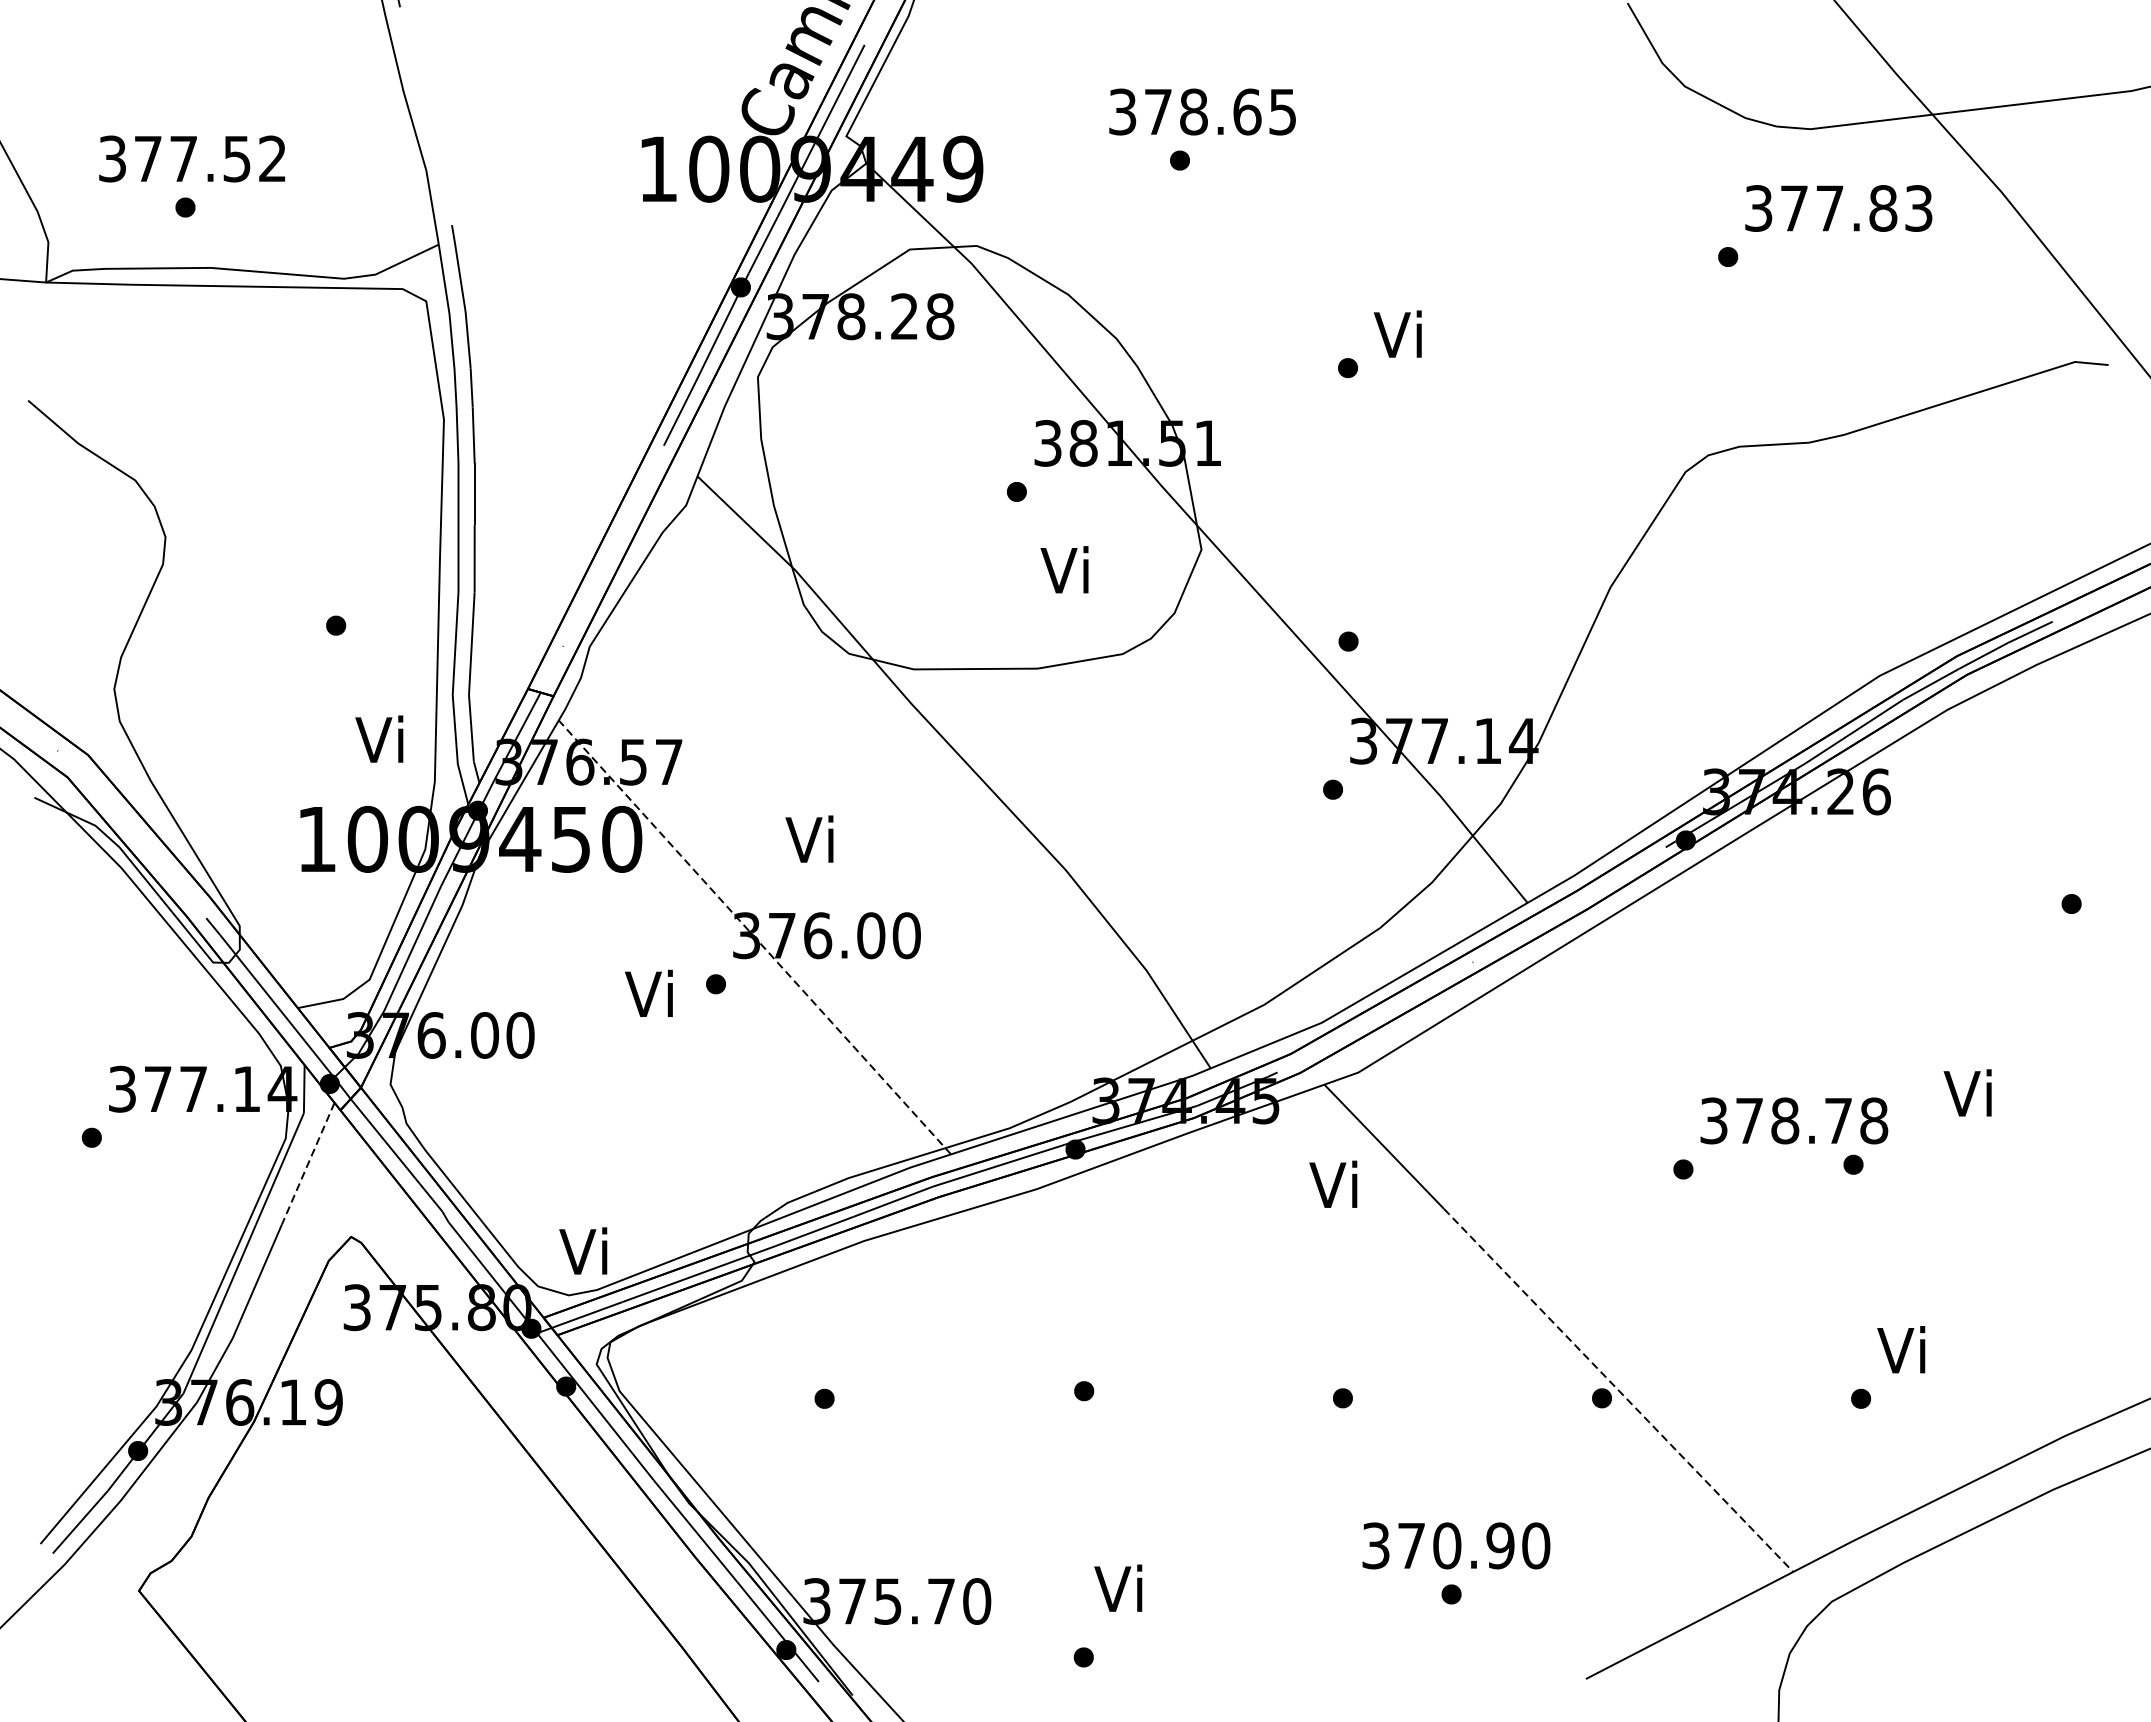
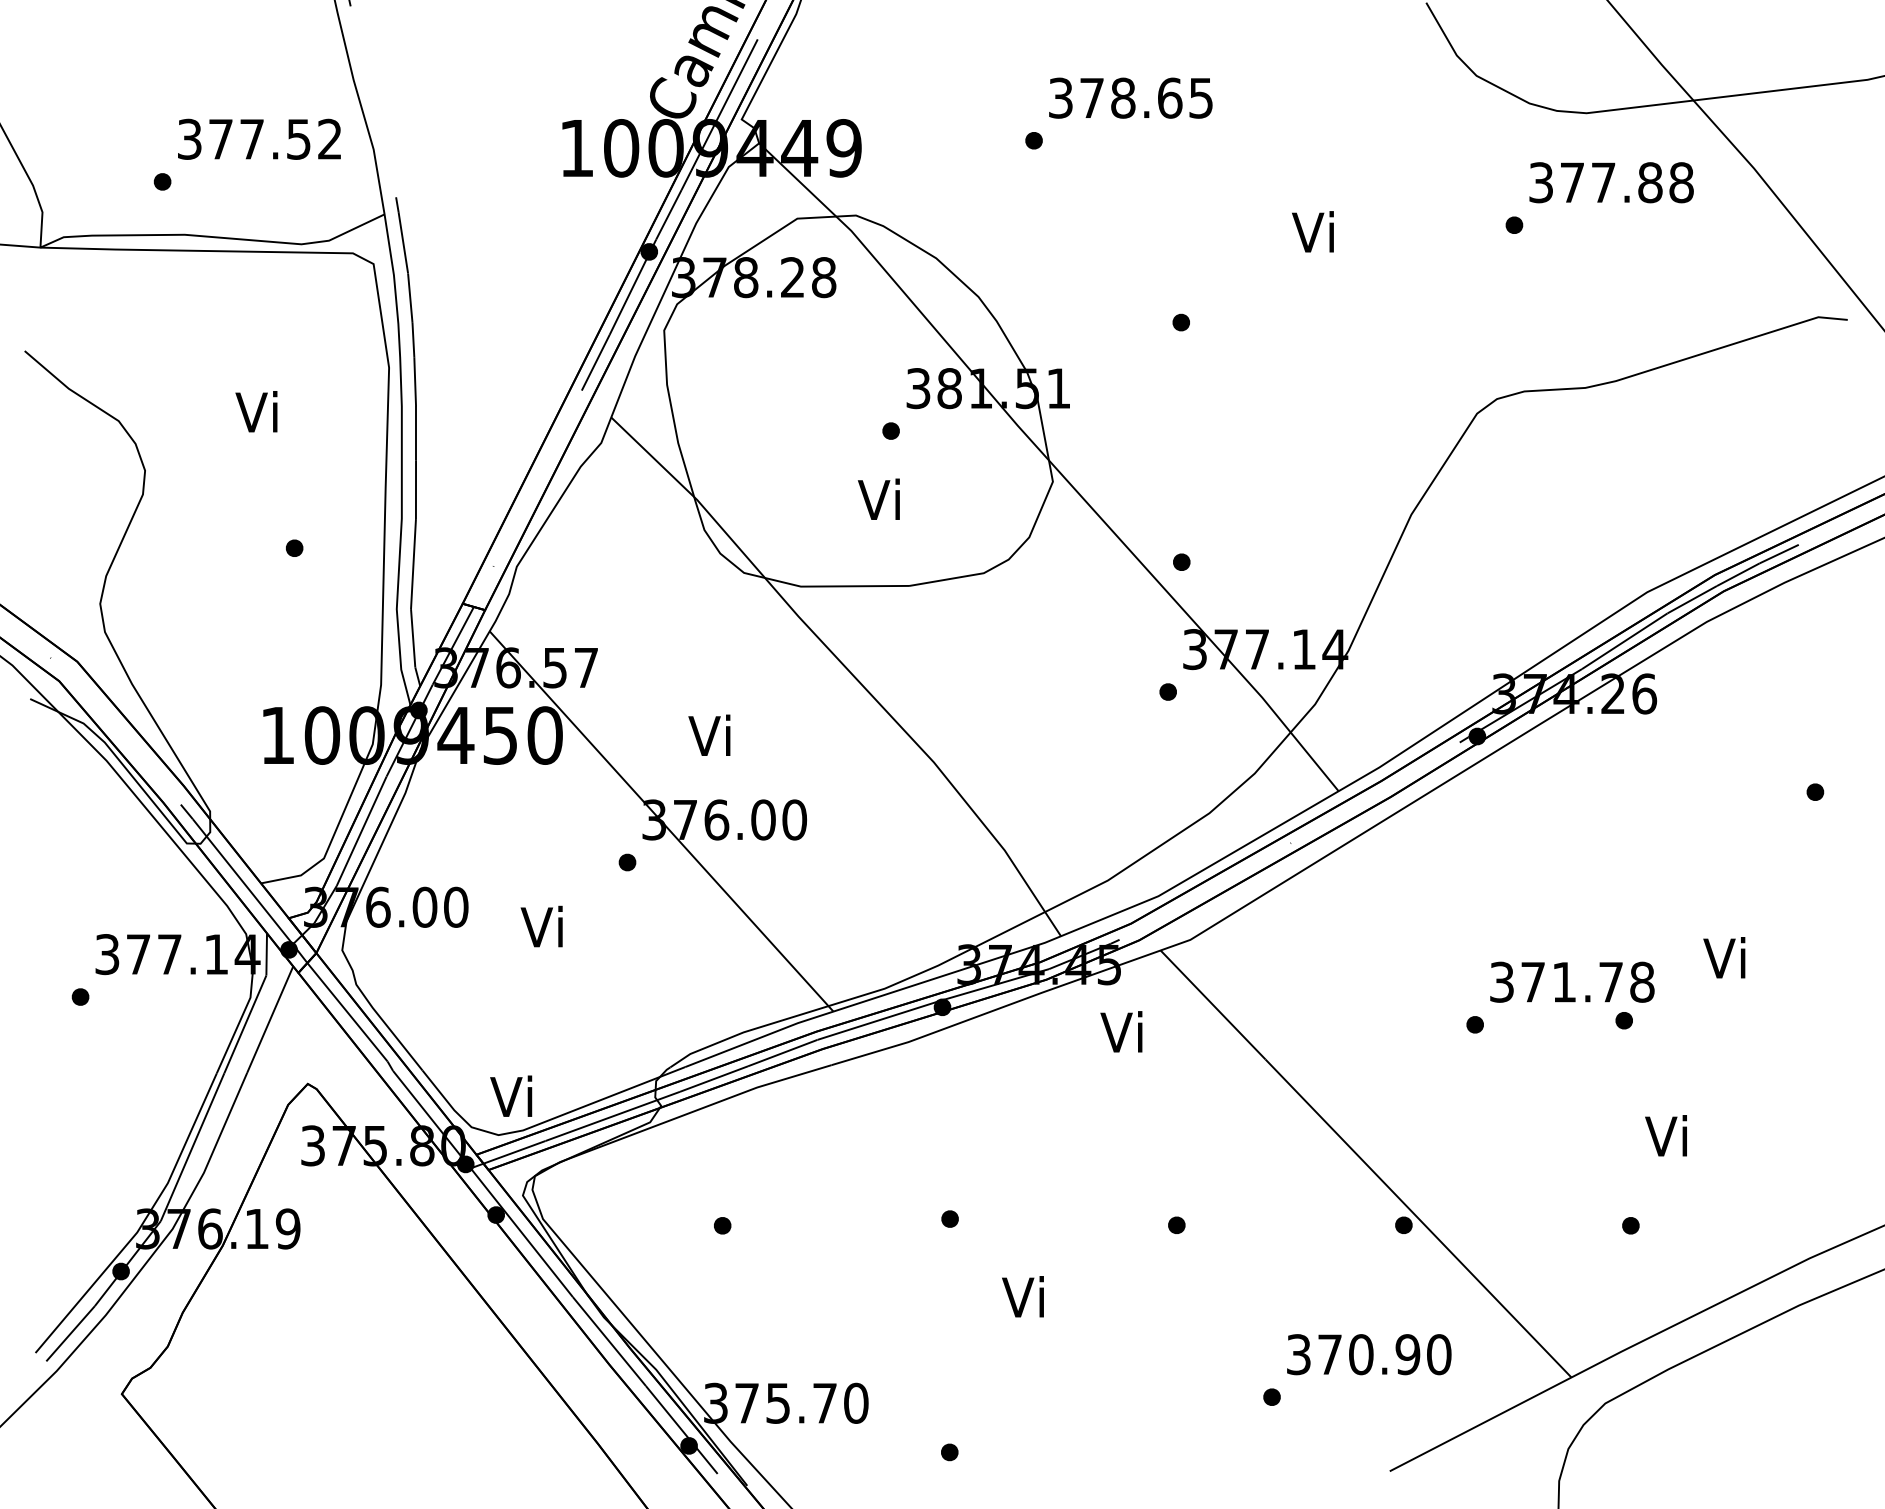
text: (1202, 111) -> (1130, 97), moved
text: (192, 158) -> (259, 138), moved
text: (1918, 208) -> (1681, 182), 377.83 -> 377.88
text: (1397, 333) -> (1312, 231), moved
text: (1064, 568) -> (878, 498), moved
text: (379, 738) -> (256, 411), moved
line: (754, 937) -> (661, 821), dashed -> solid
text: (648, 993) -> (541, 926), moved
text: (1785, 1120) -> (1564, 981), 378.78 -> 371.78
line: (308, 1163) -> (270, 1019), dashed -> solid
text: (1333, 1183) -> (1121, 1031), moved
text: (1900, 1349) -> (1665, 1135), moved
line: (1618, 1390) -> (1418, 1218), dashed -> solid
text: (1456, 1545) -> (1369, 1354), moved
text: (1117, 1587) -> (1022, 1296), moved

